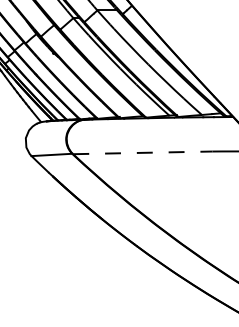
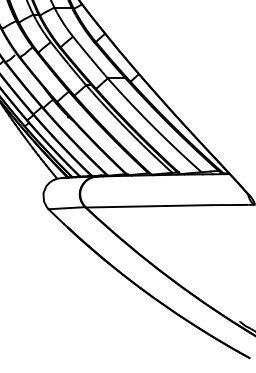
line: (142, 153) -> (148, 206), dashed -> solid

